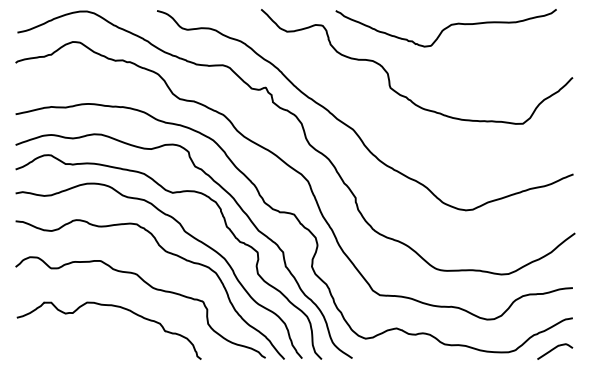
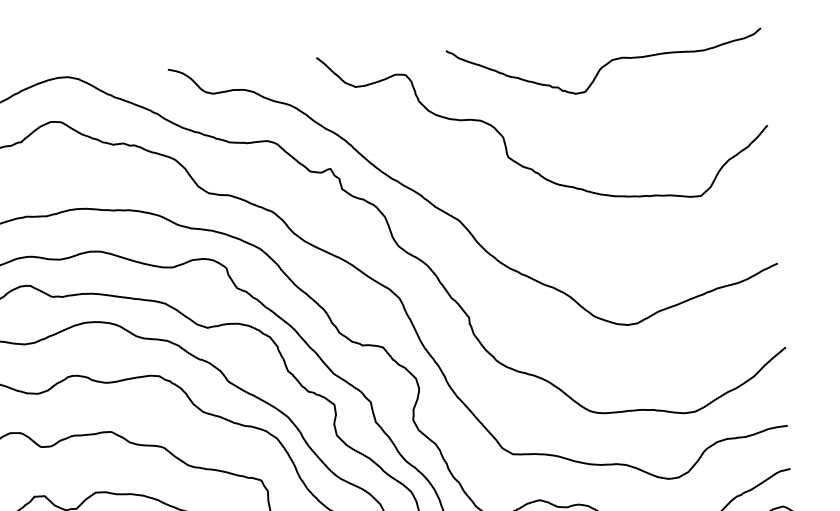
curve: (445, 28) -> (604, 65), moved

